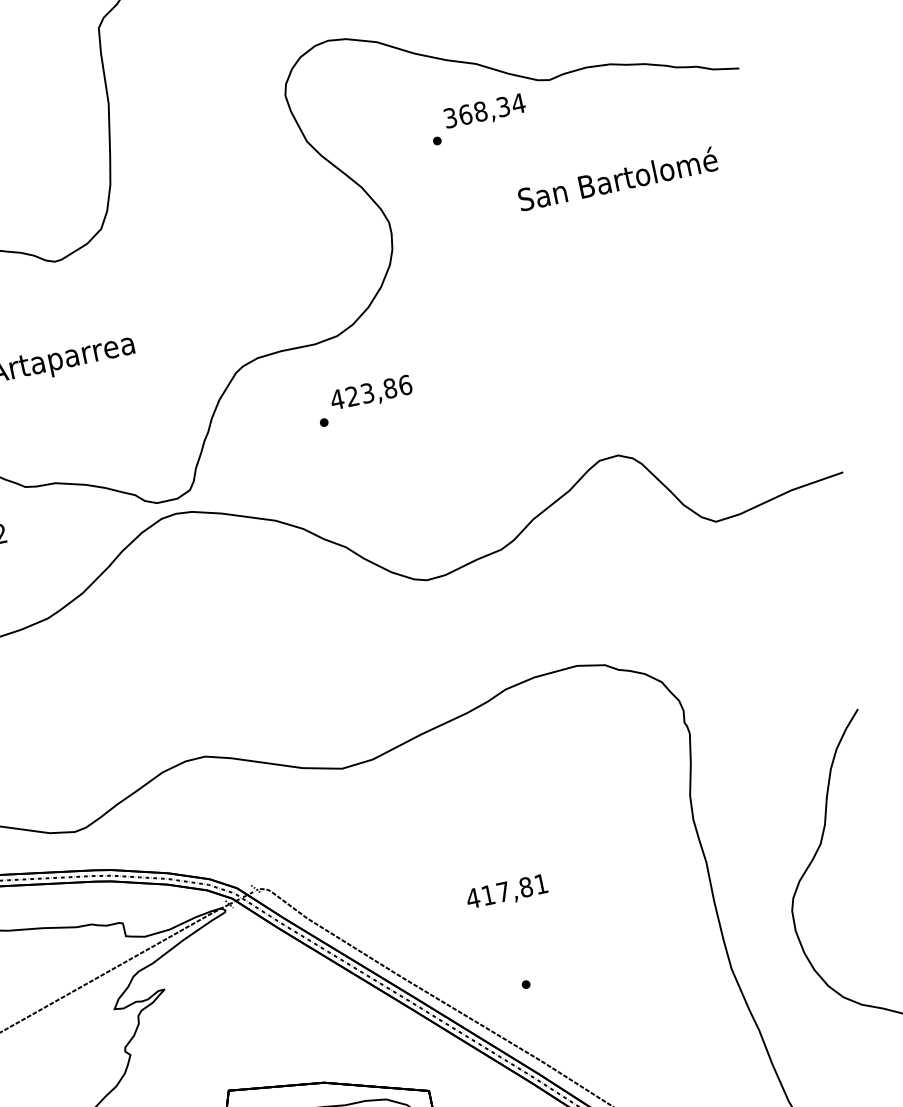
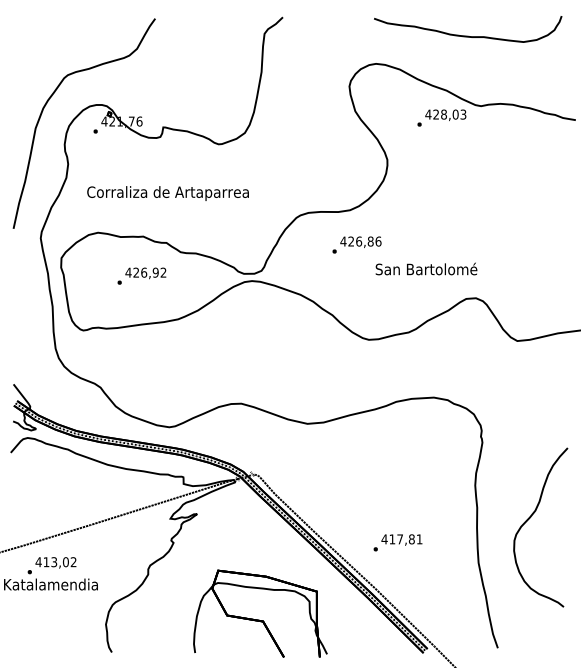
text: (483, 110) -> (445, 114), 368,34 -> 428,03
text: (617, 178) -> (426, 268), moved
text: (368, 392) -> (359, 241), 423,86 -> 426,86
text: (506, 891) -> (401, 539), moved

